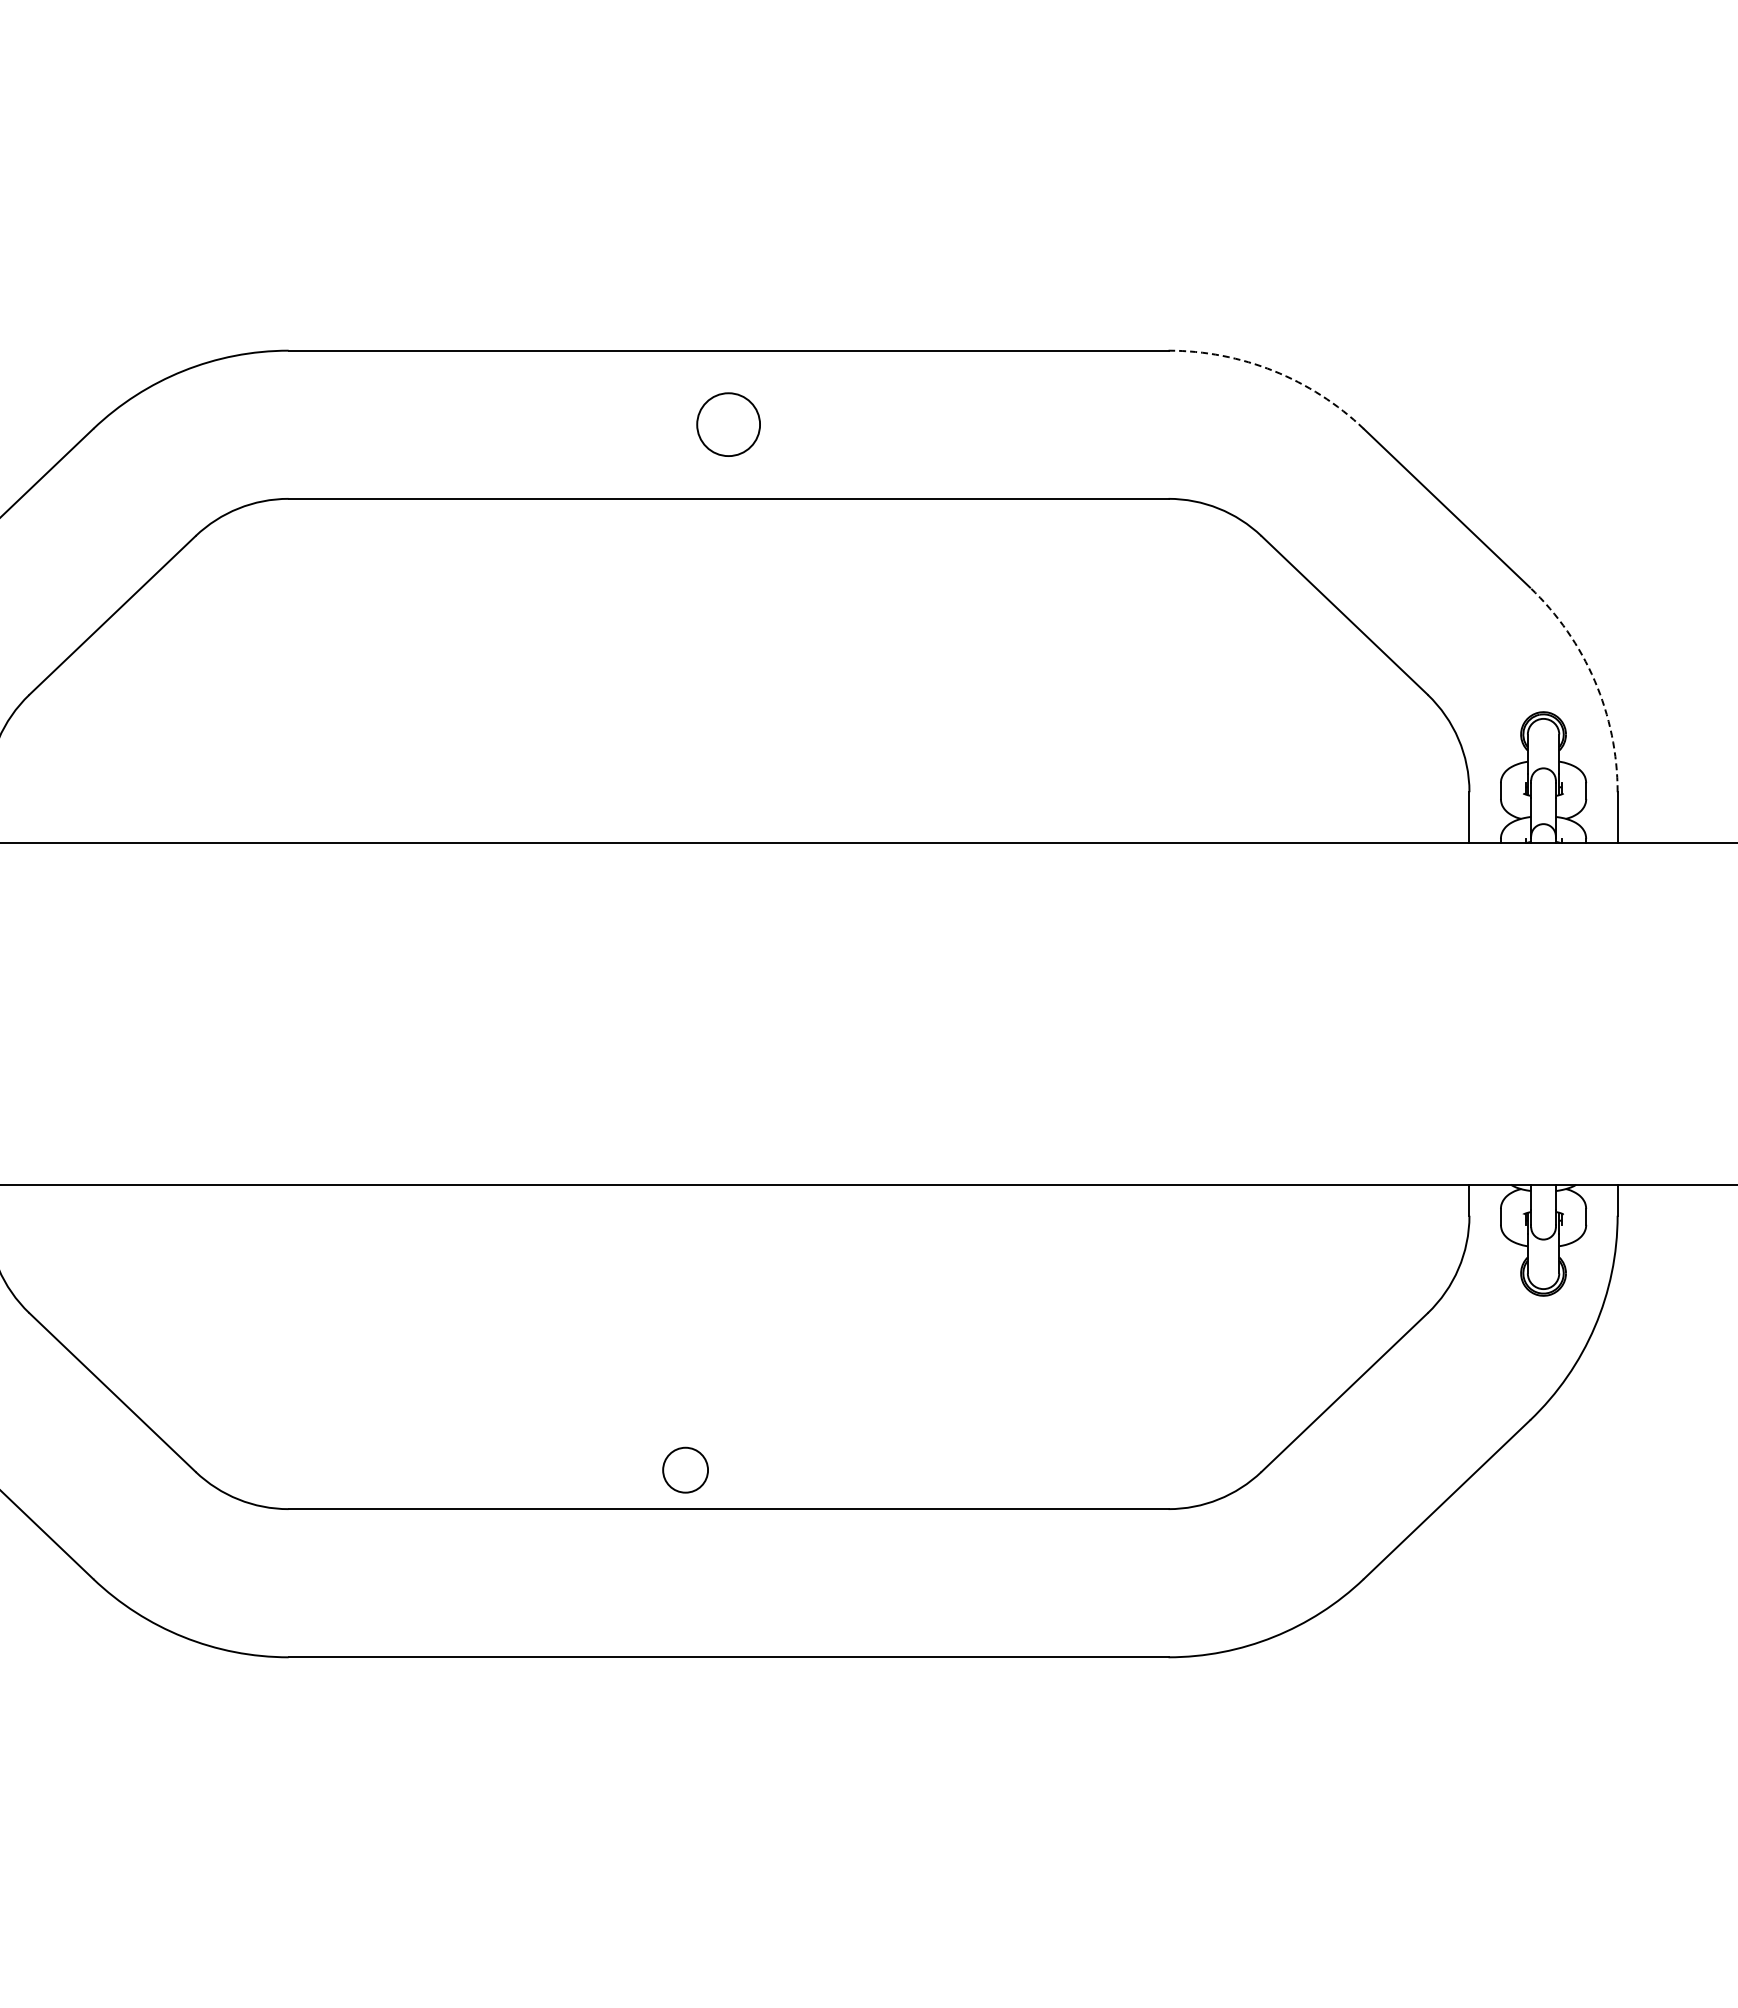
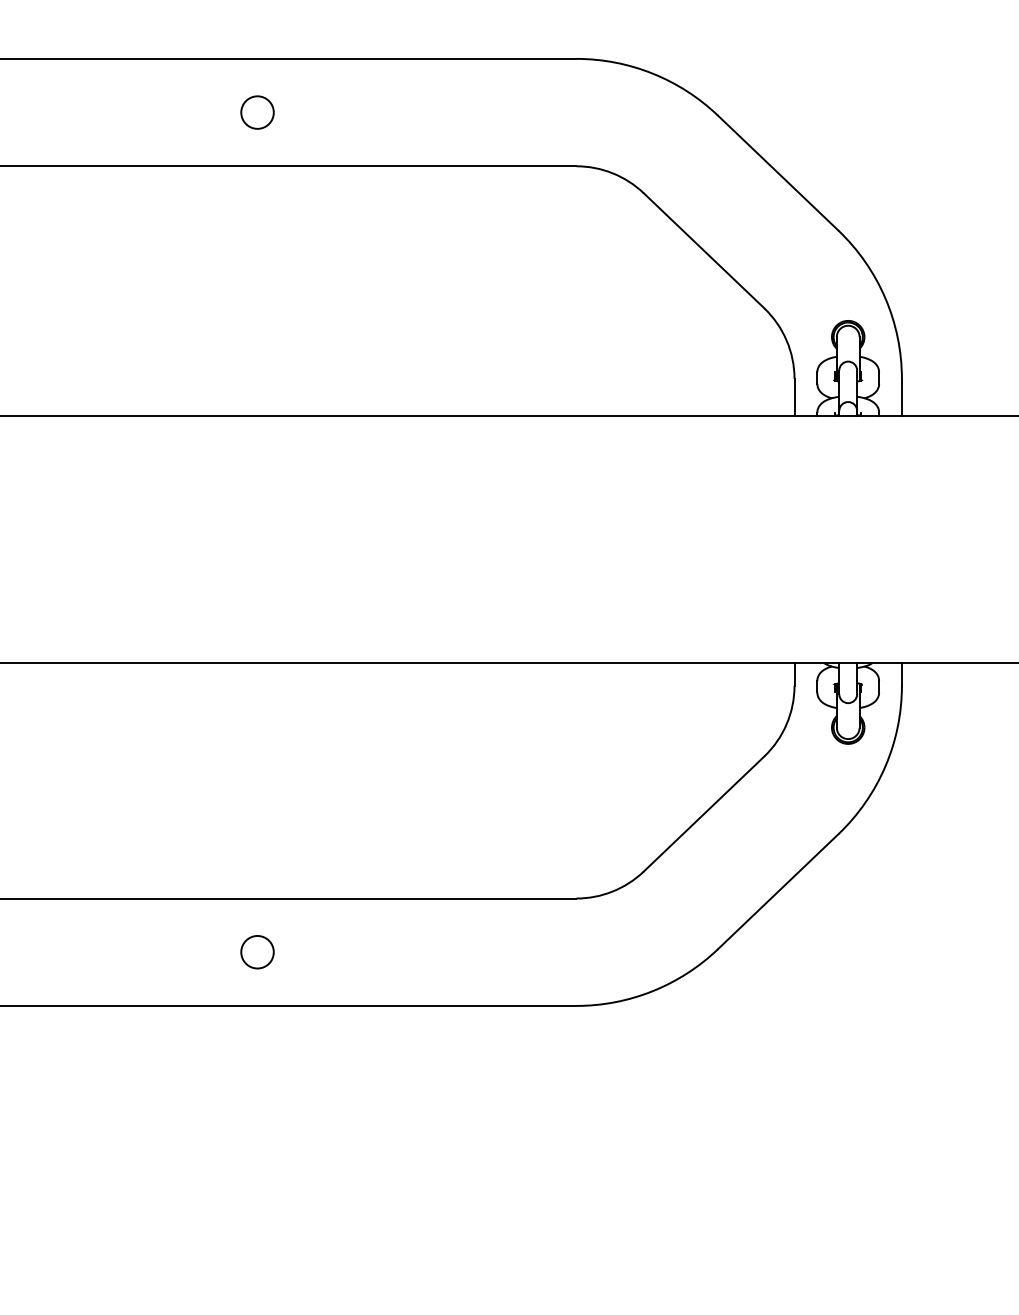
arc: (1273, 370) -> (652, 73), dashed -> solid
circle: (728, 424) -> (257, 112), size x0.71
arc: (1594, 680) -> (885, 297), dashed -> solid
circle: (685, 1469) -> (257, 951), moved

